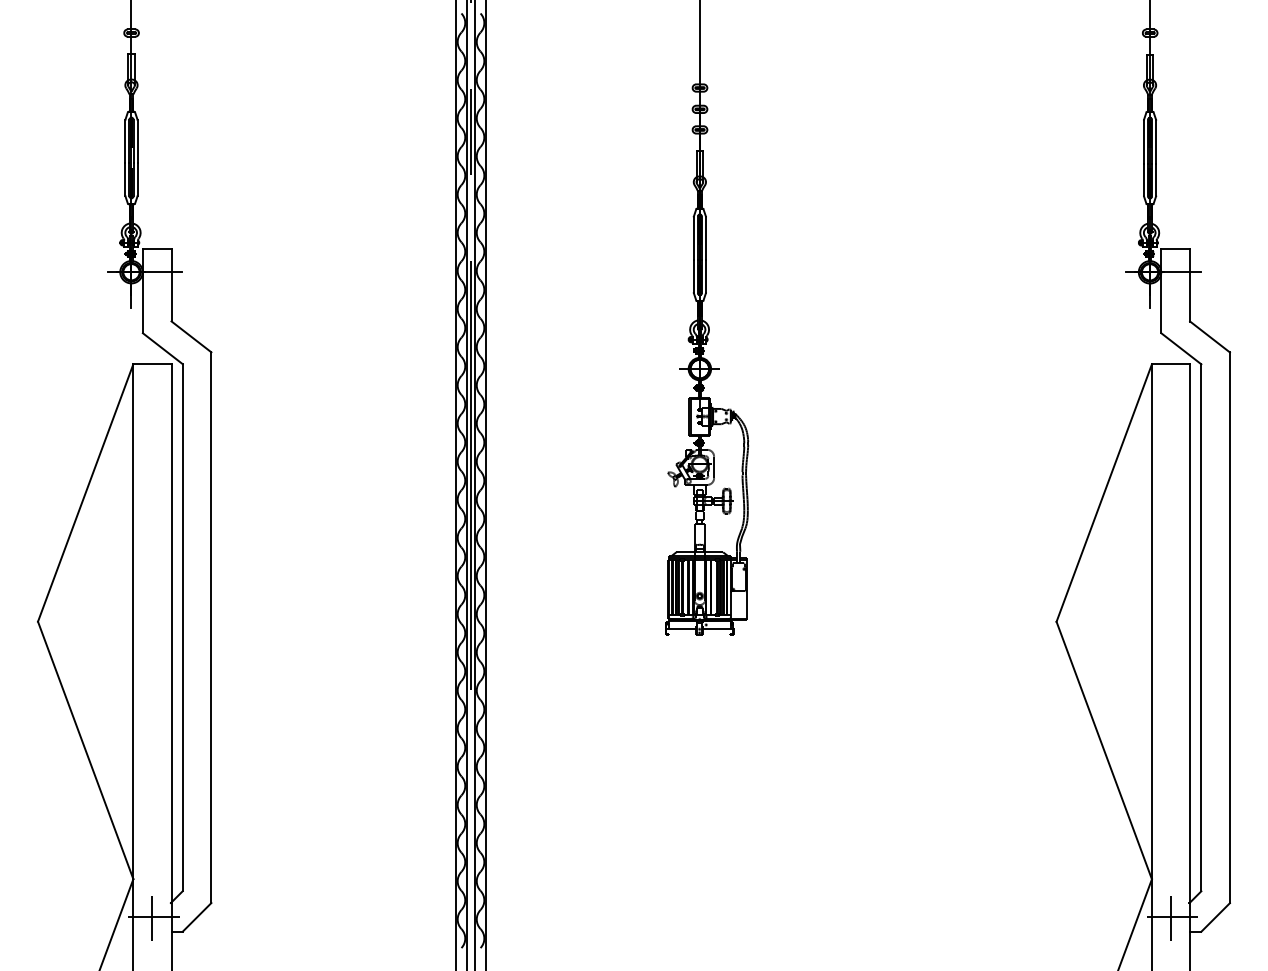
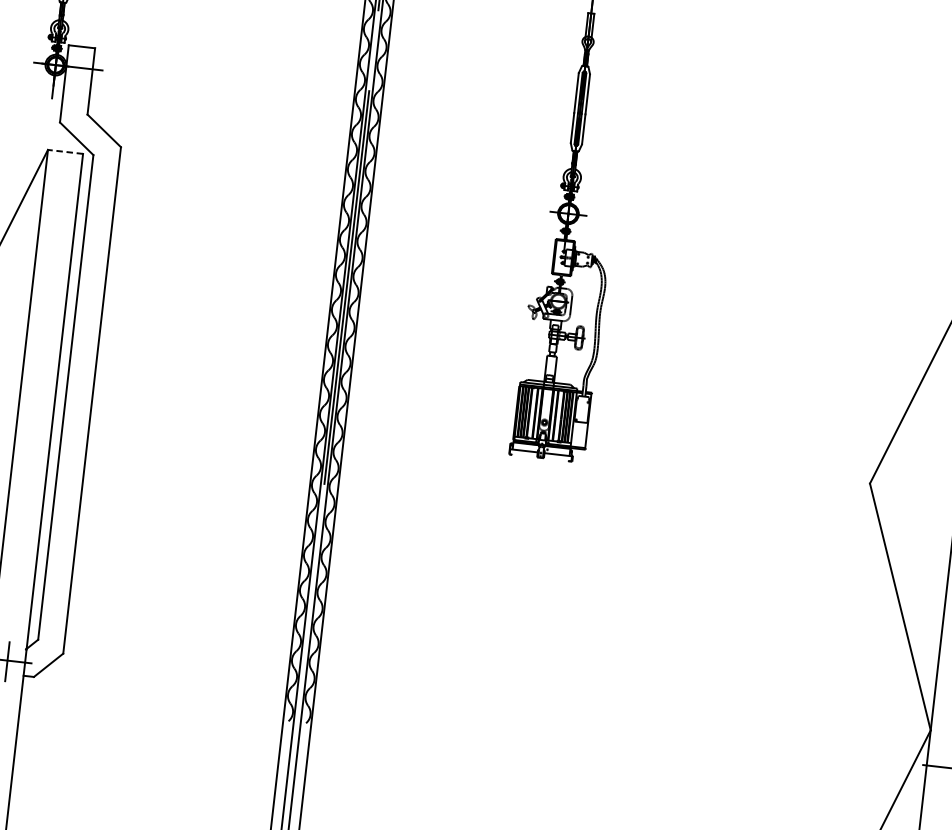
line: (151, 364) -> (64, 152), solid -> dashed
line: (1170, 918) -> (943, 768), removed

